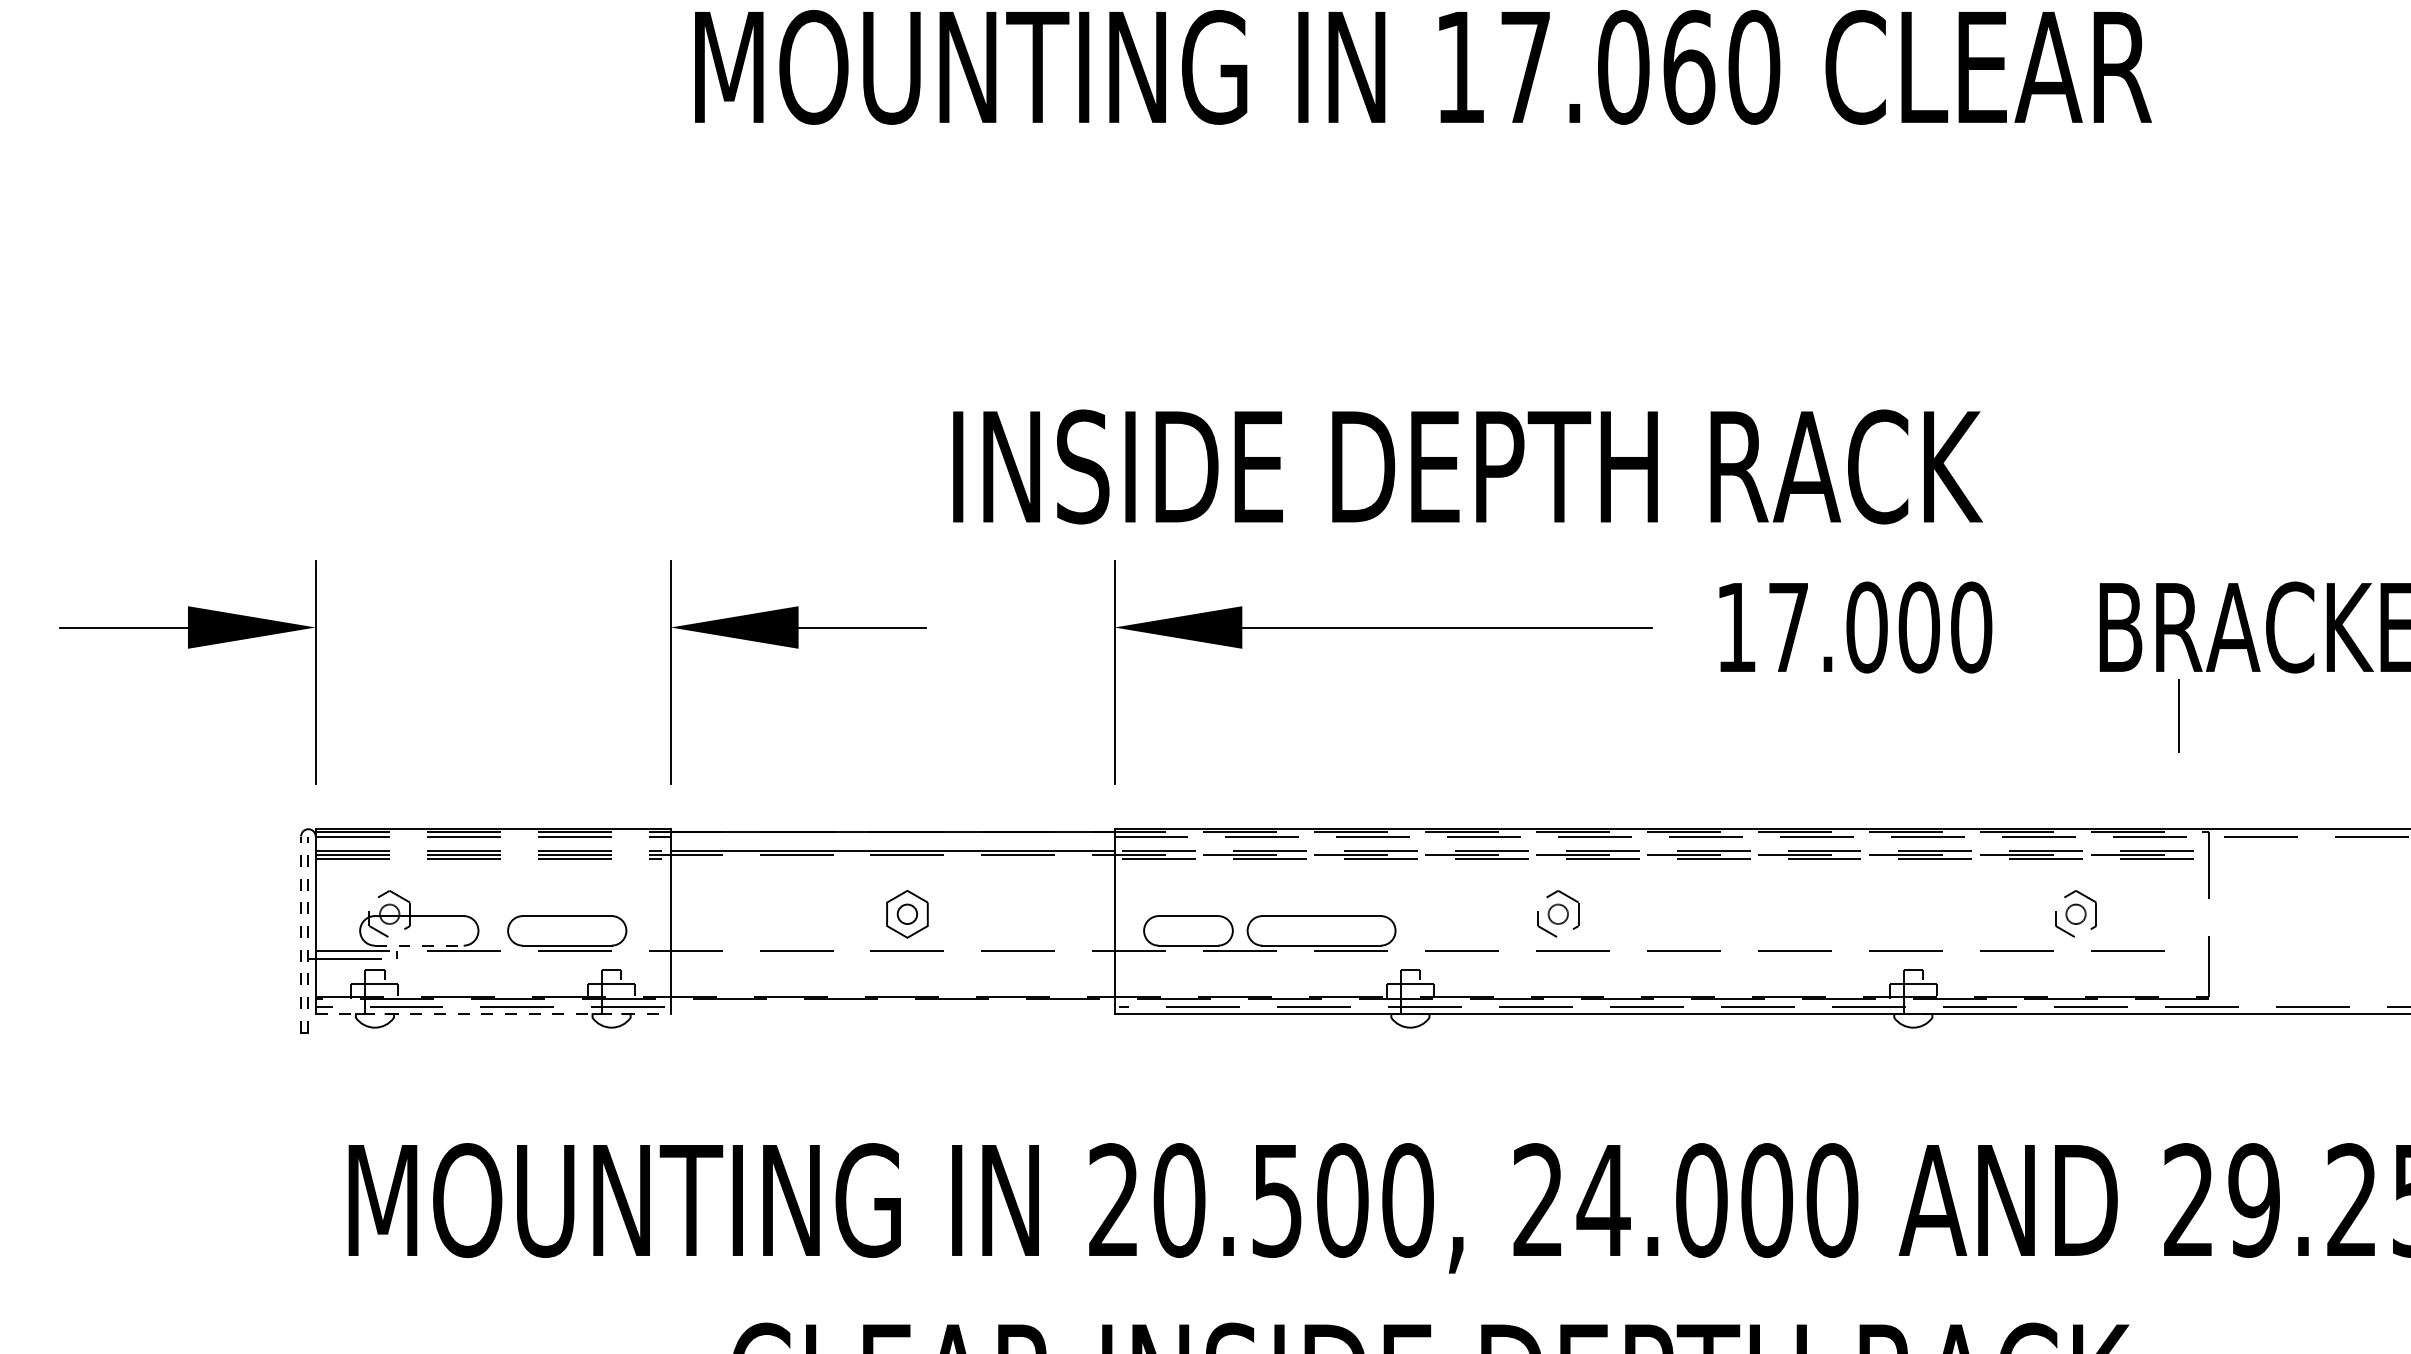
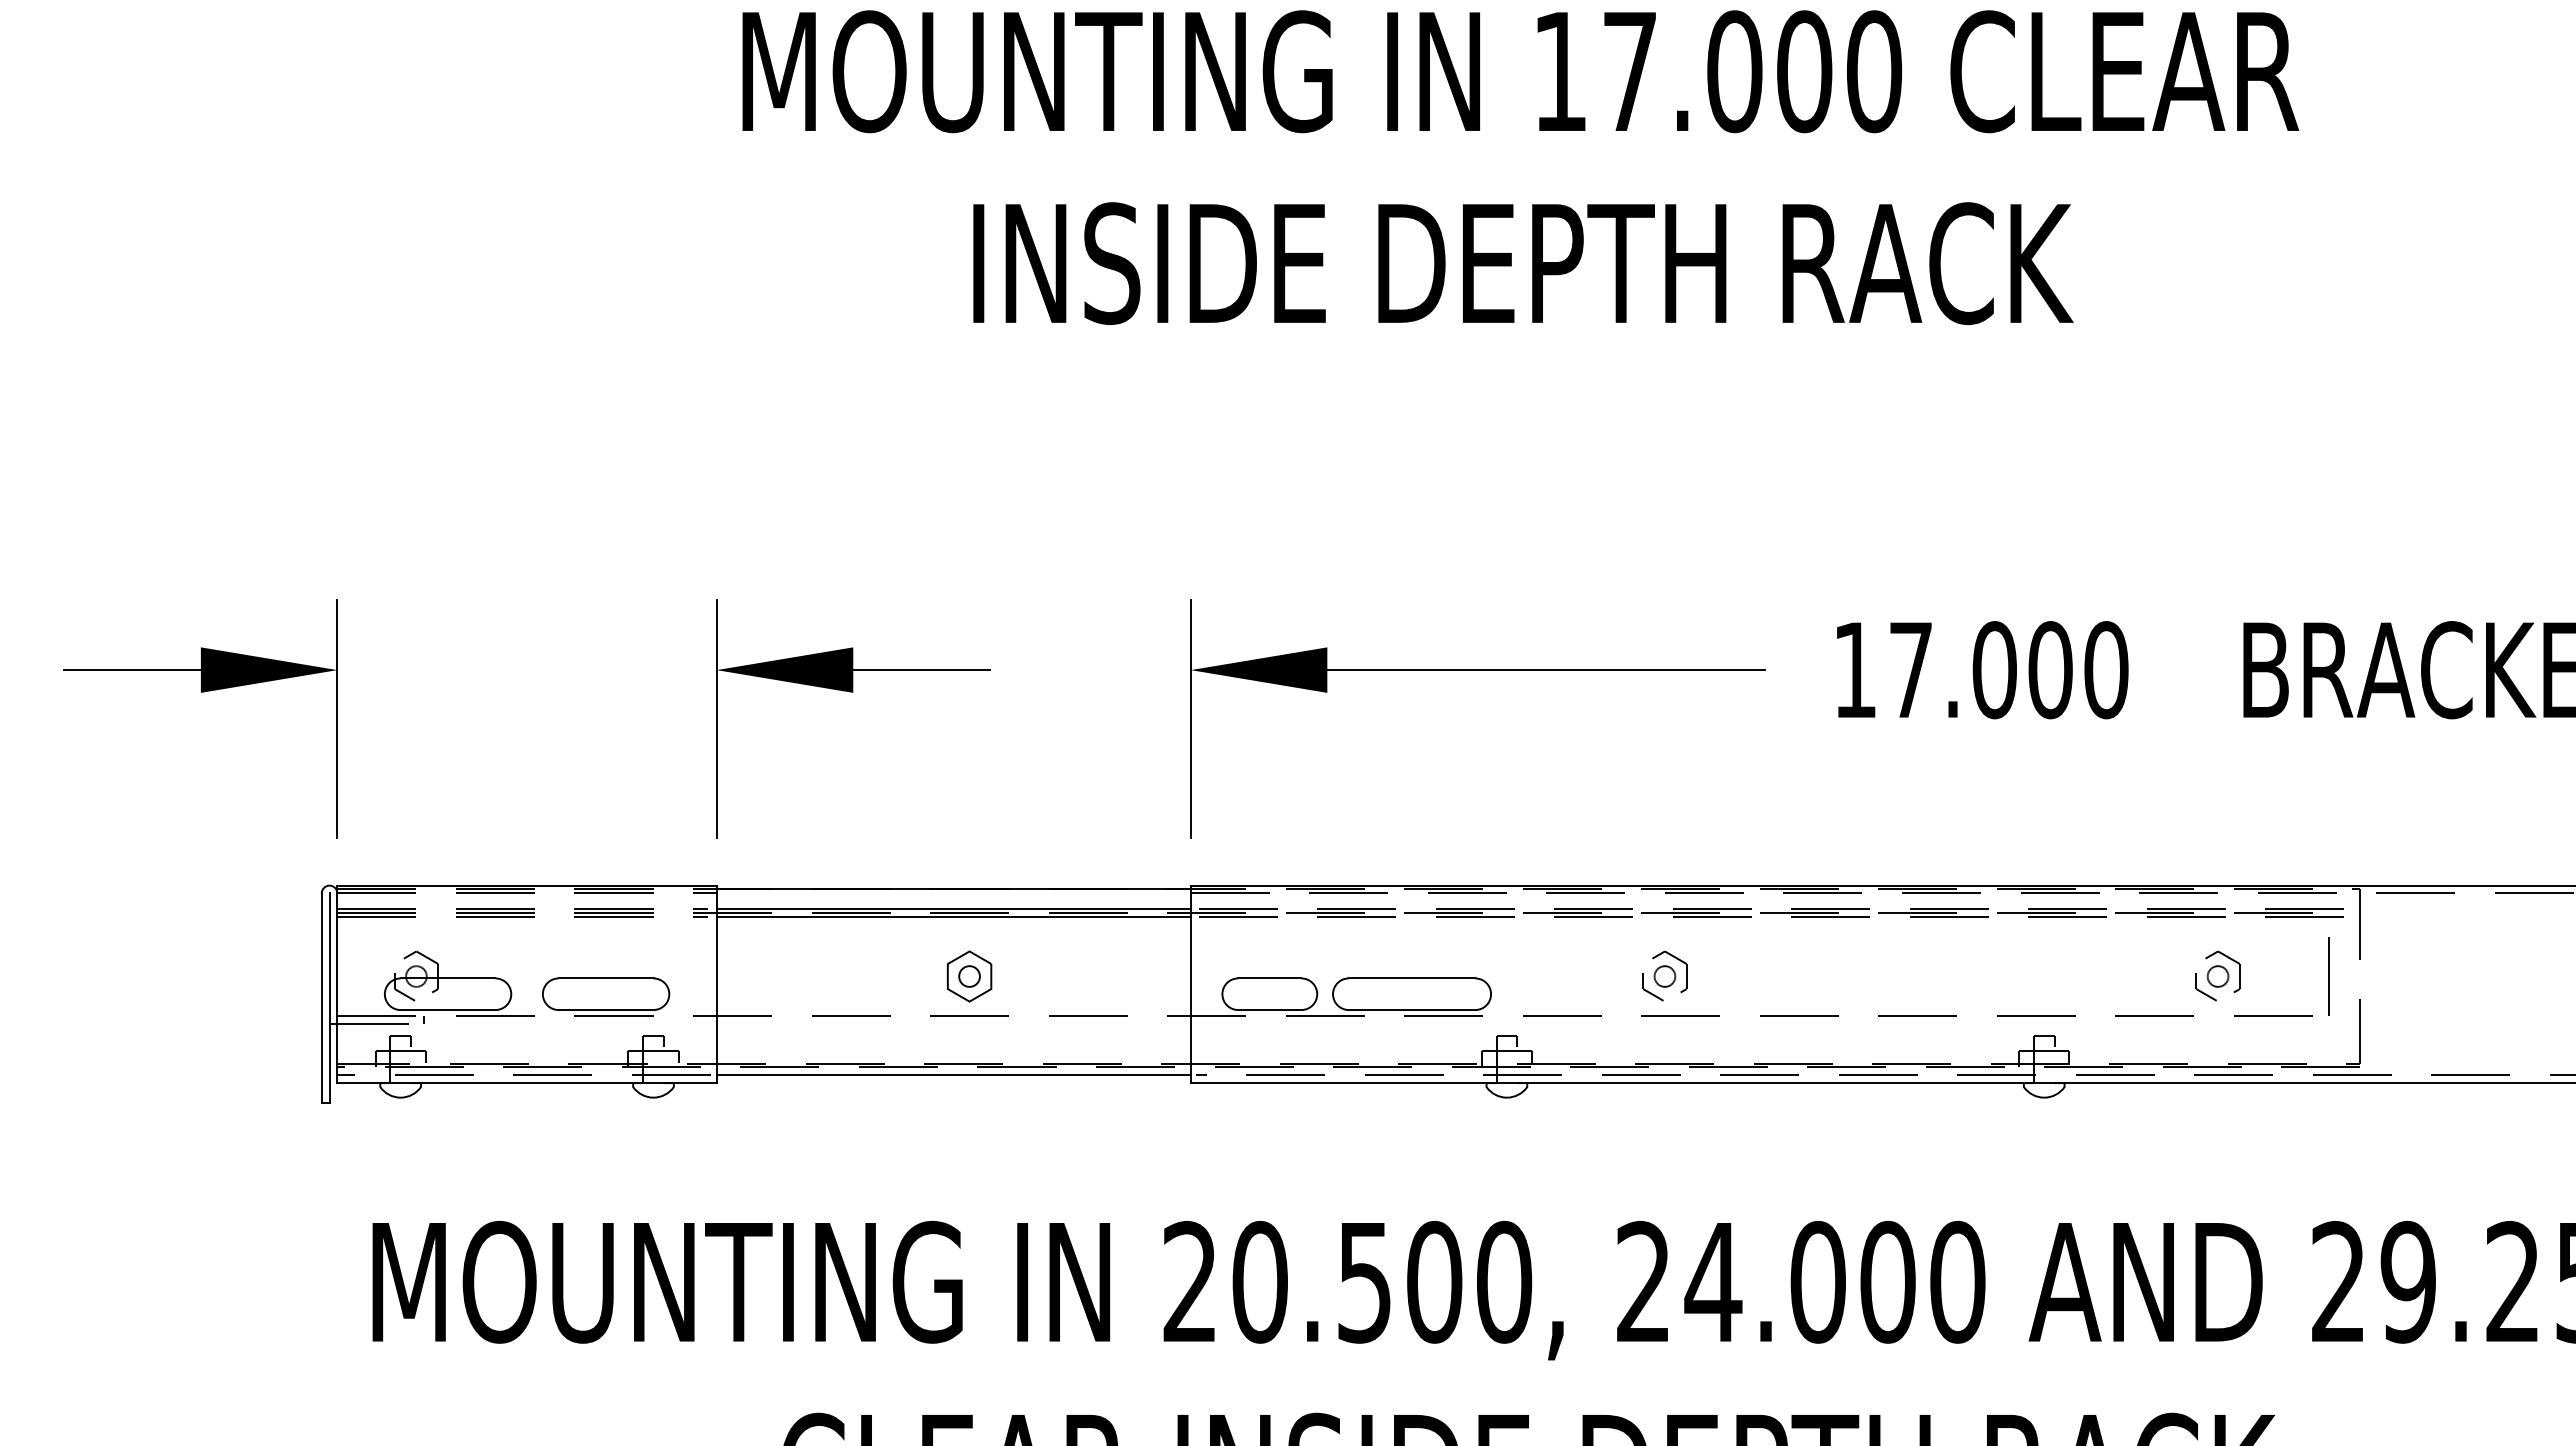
text: (1688, 67) -> (1804, 71), 17.060 -> 17.000
text: (1468, 466) -> (1523, 263), moved
line: (2178, 715) -> (2328, 976), moved
line: (892, 859) -> (953, 917), added
line: (300, 934) -> (321, 998), dashed -> solid
line: (308, 934) -> (329, 998), dashed -> solid
line: (419, 946) -> (448, 1010), dashed -> solid
line: (892, 1006) -> (953, 1075), added
line: (493, 1014) -> (527, 1083), dashed -> solid

